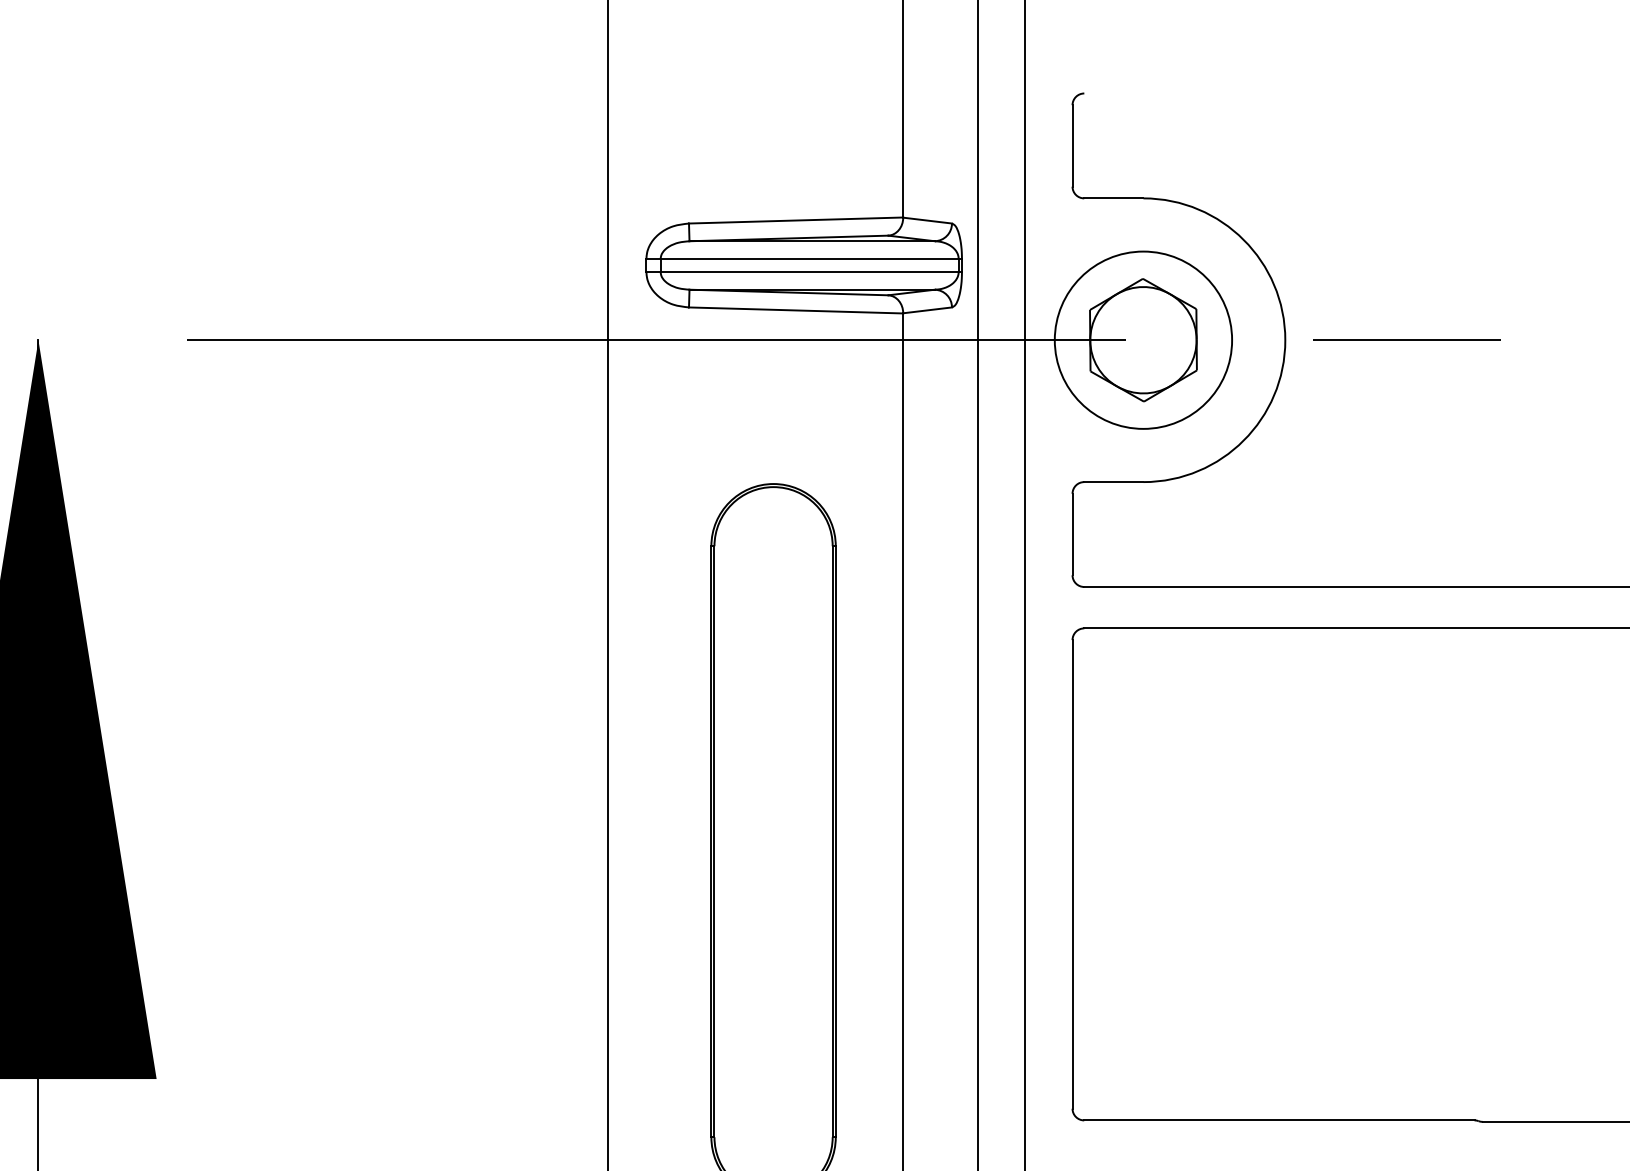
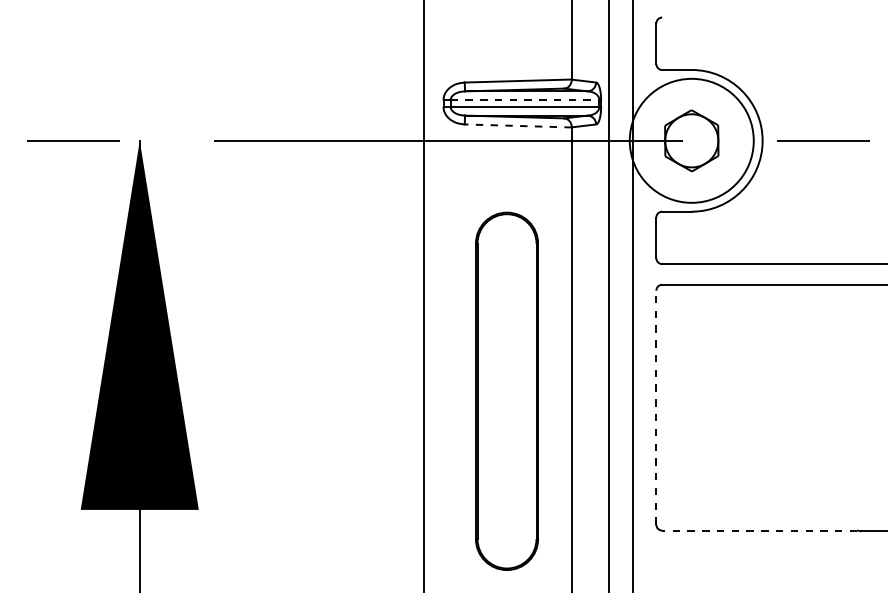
line: (810, 259) -> (525, 100), solid -> dashed
line: (796, 309) -> (518, 125), solid -> dashed
circle: (1142, 339) -> (691, 140), size x1.4
line: (1072, 874) -> (656, 407), solid -> dashed
line: (1279, 1120) -> (759, 530), solid -> dashed

